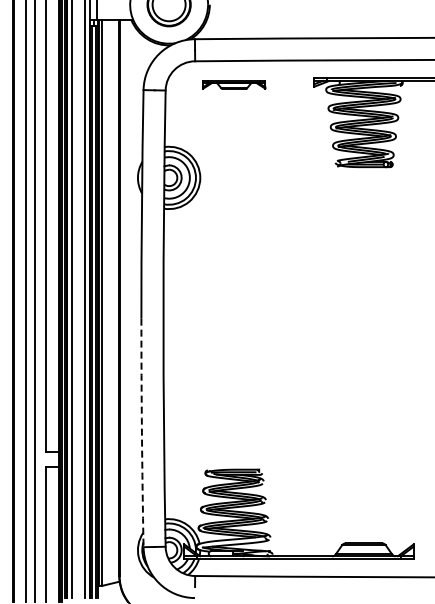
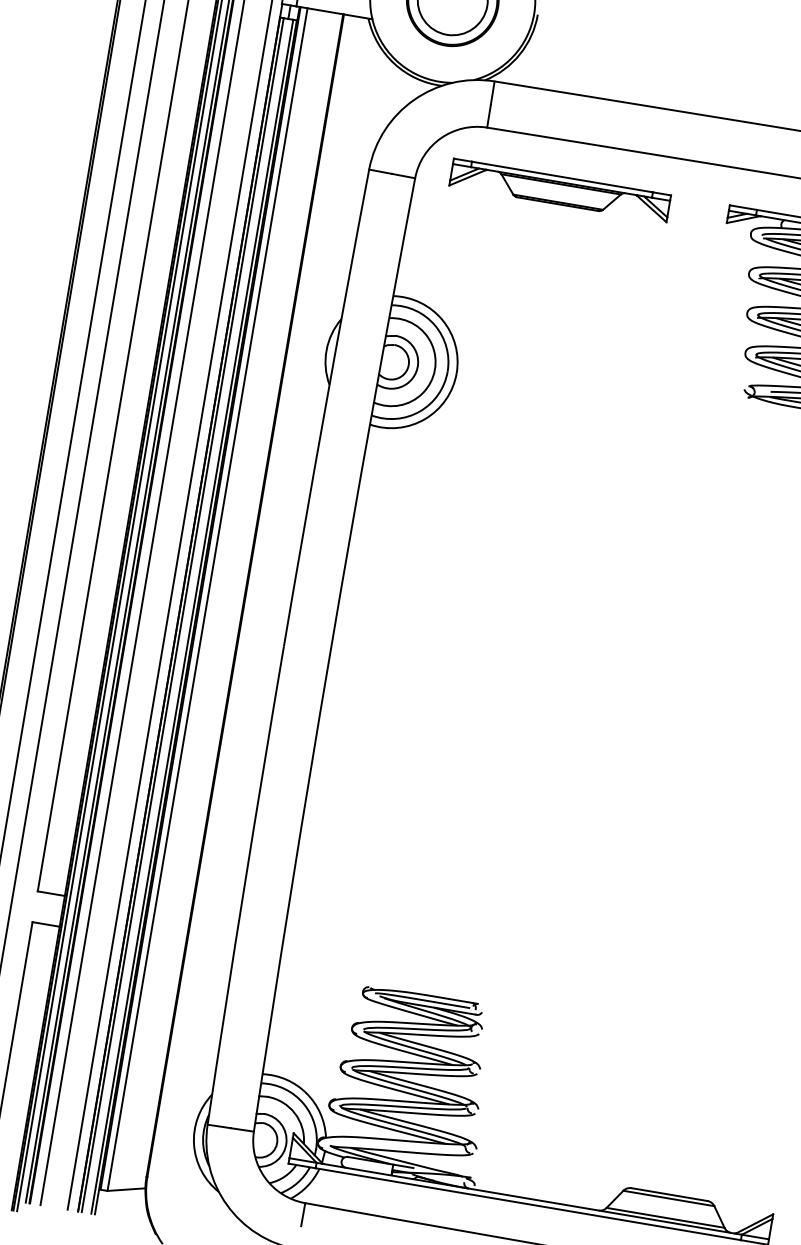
part: (234, 84) -> (561, 190), size x1.67
arc: (141, 432) -> (243, 884), dashed -> solid

